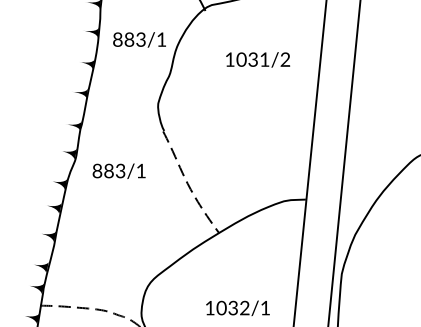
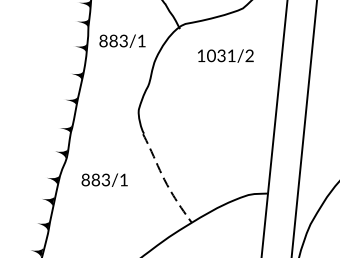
text: (139, 39) -> (122, 40), moved
text: (258, 59) -> (226, 55), moved
text: (118, 170) -> (104, 179), moved

